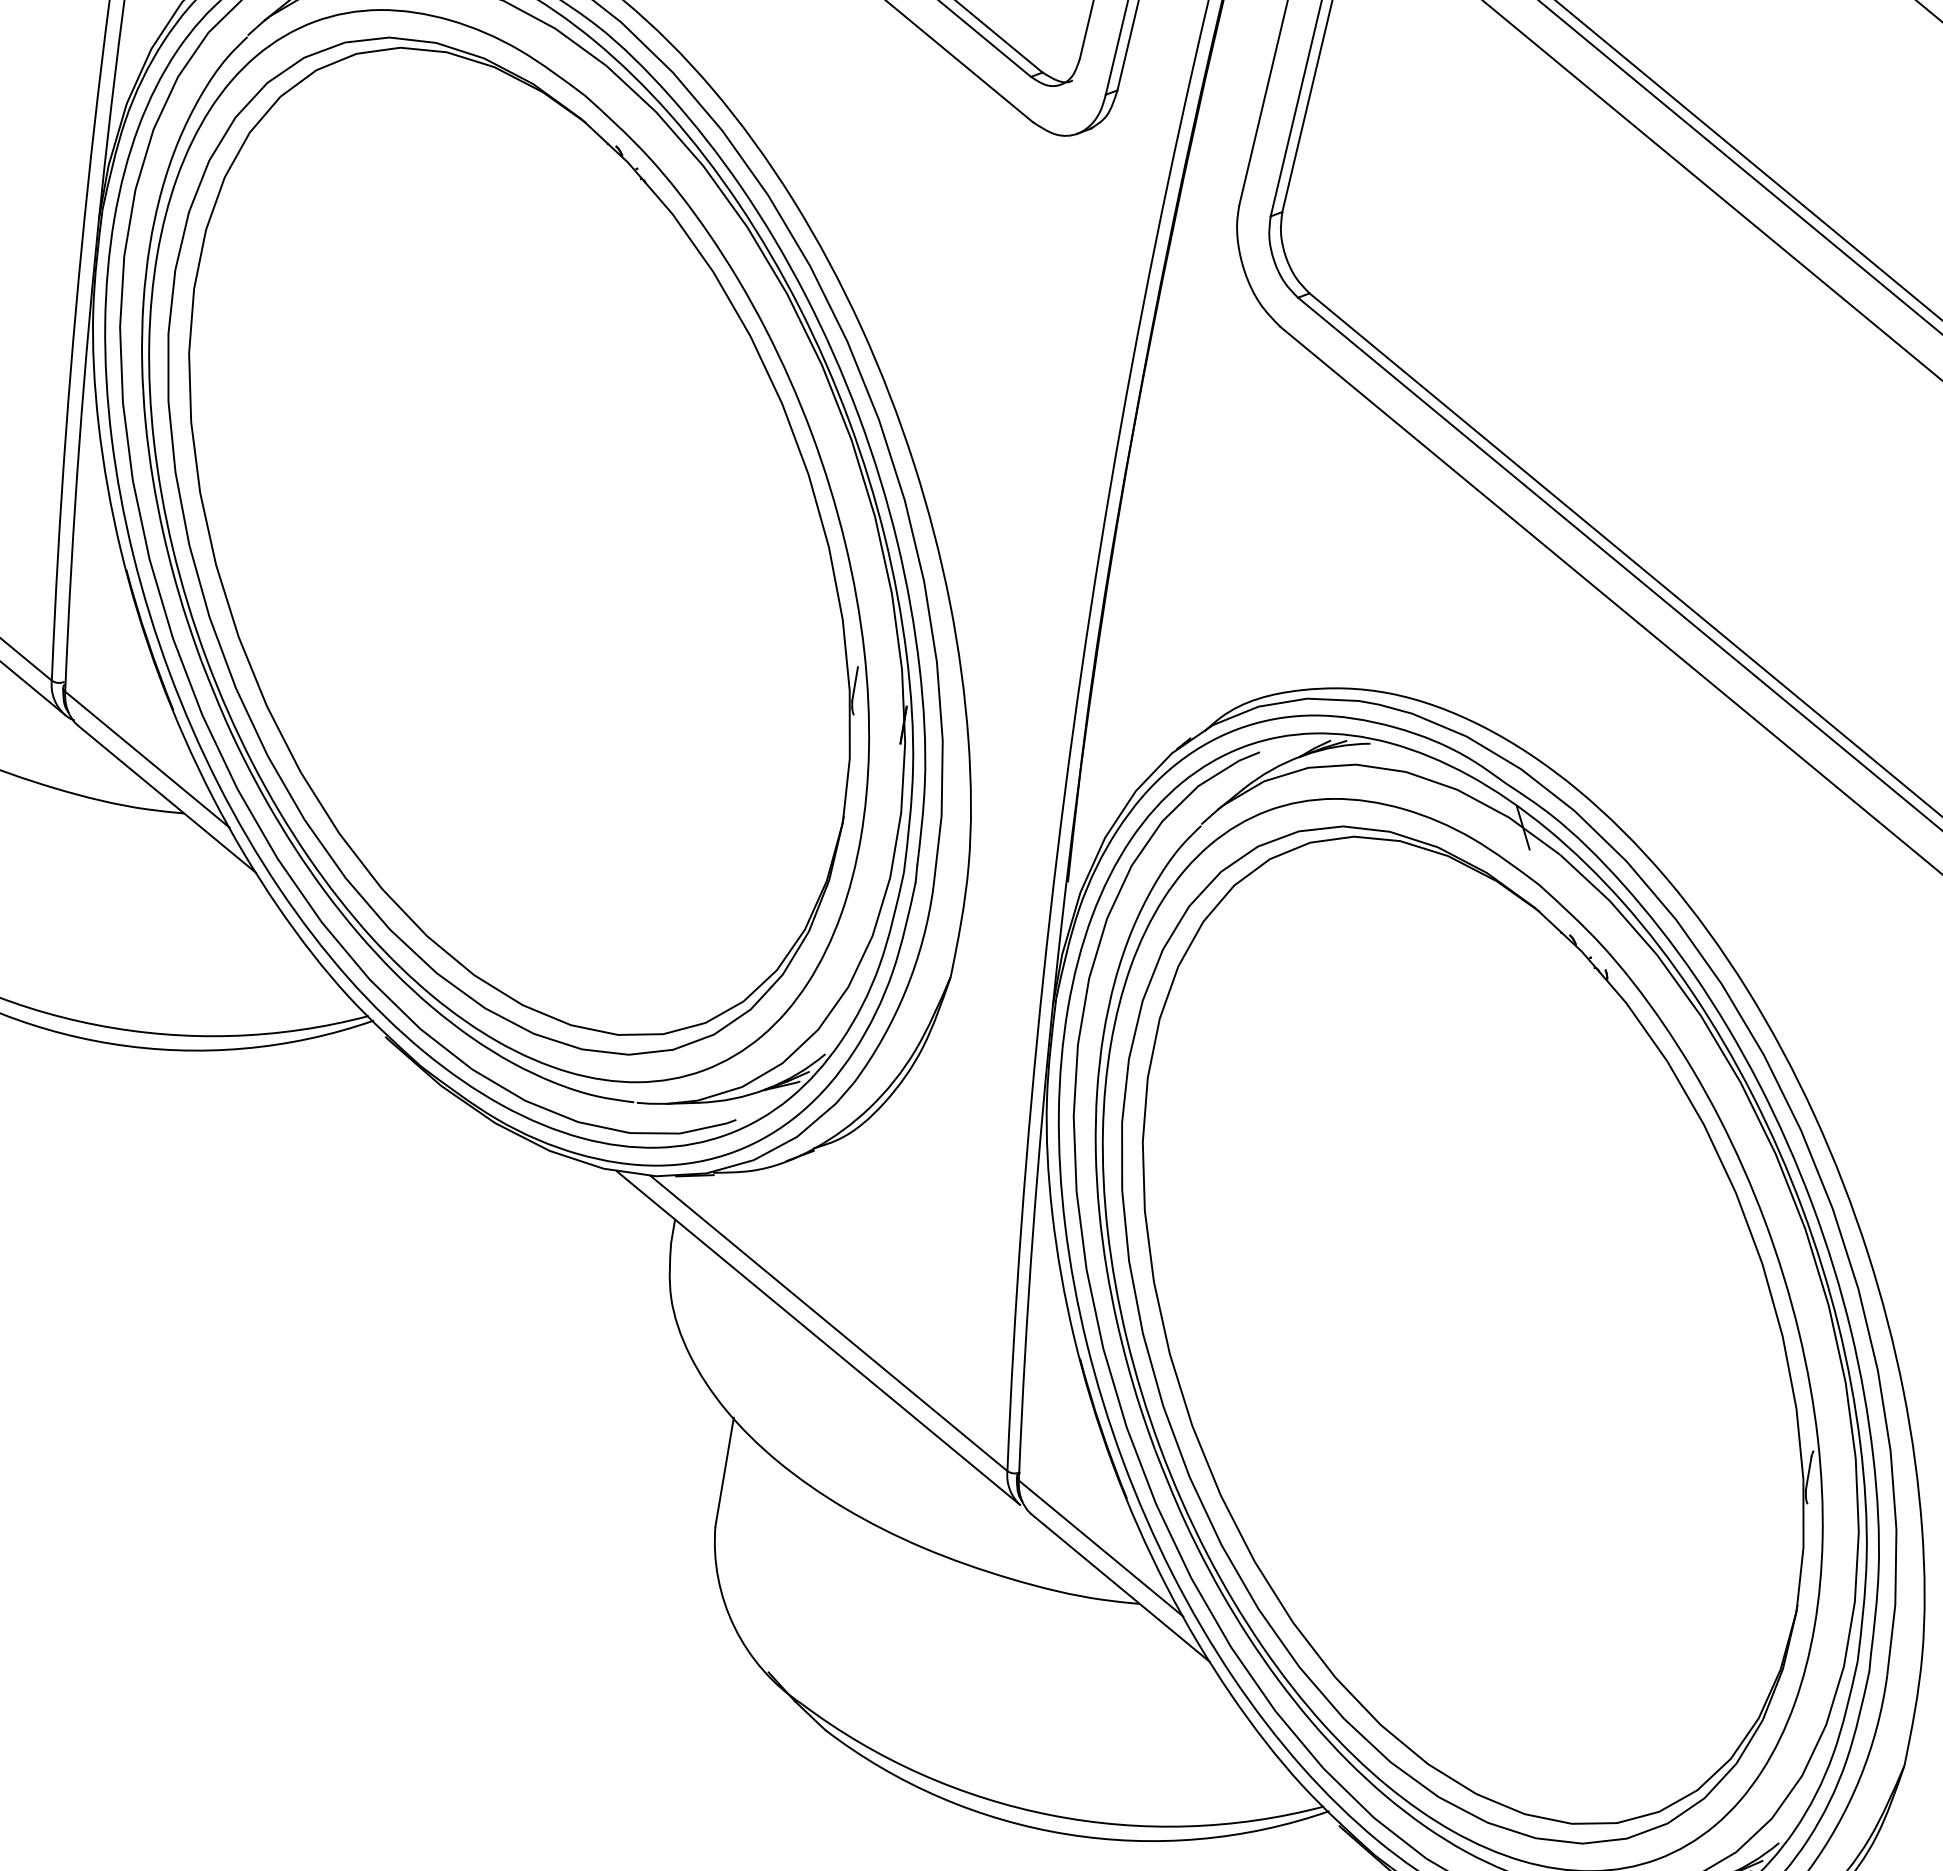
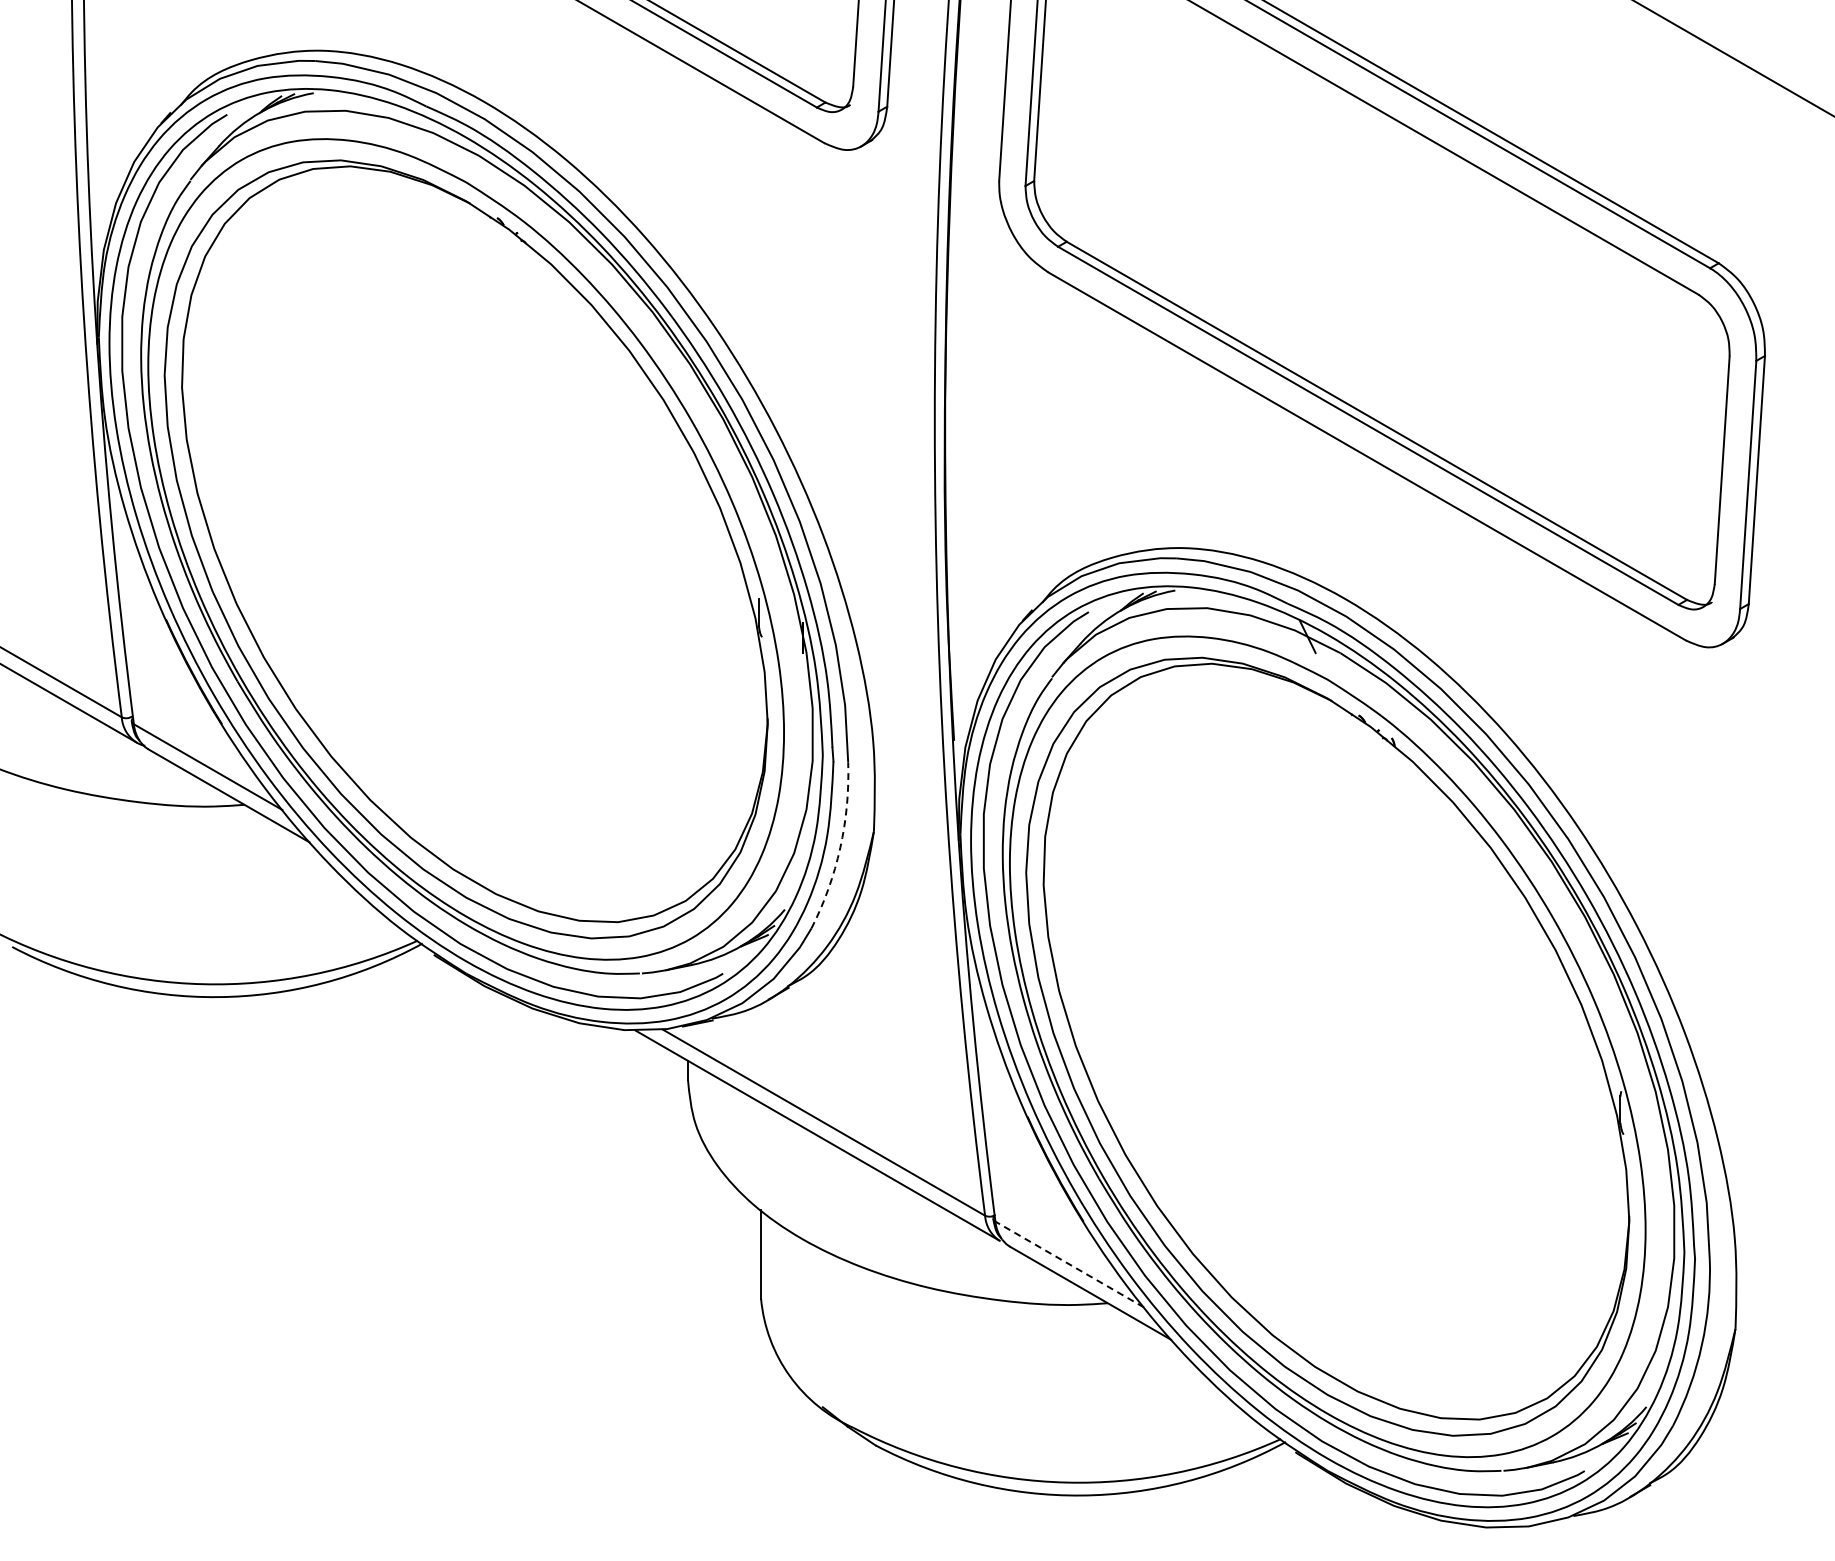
arc: (906, 989) -> (840, 847), solid -> dashed
line: (1100, 1548) -> (1069, 1264), solid -> dashed

